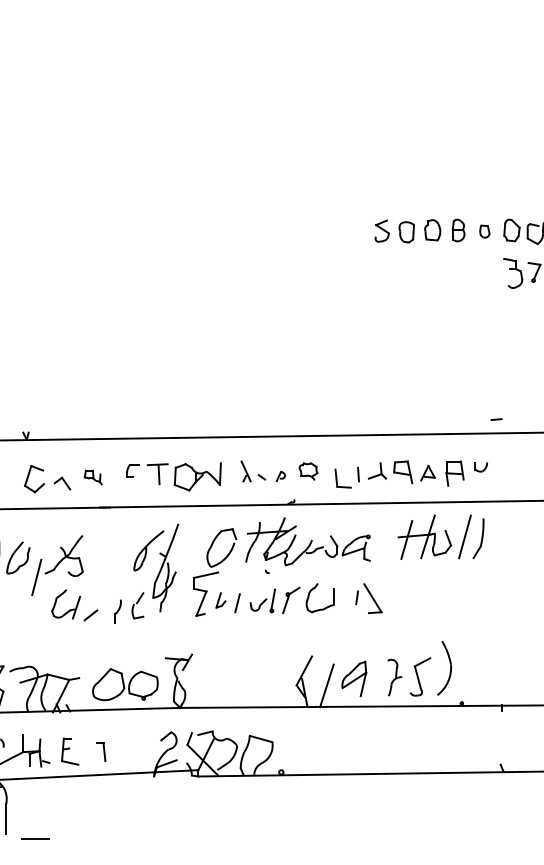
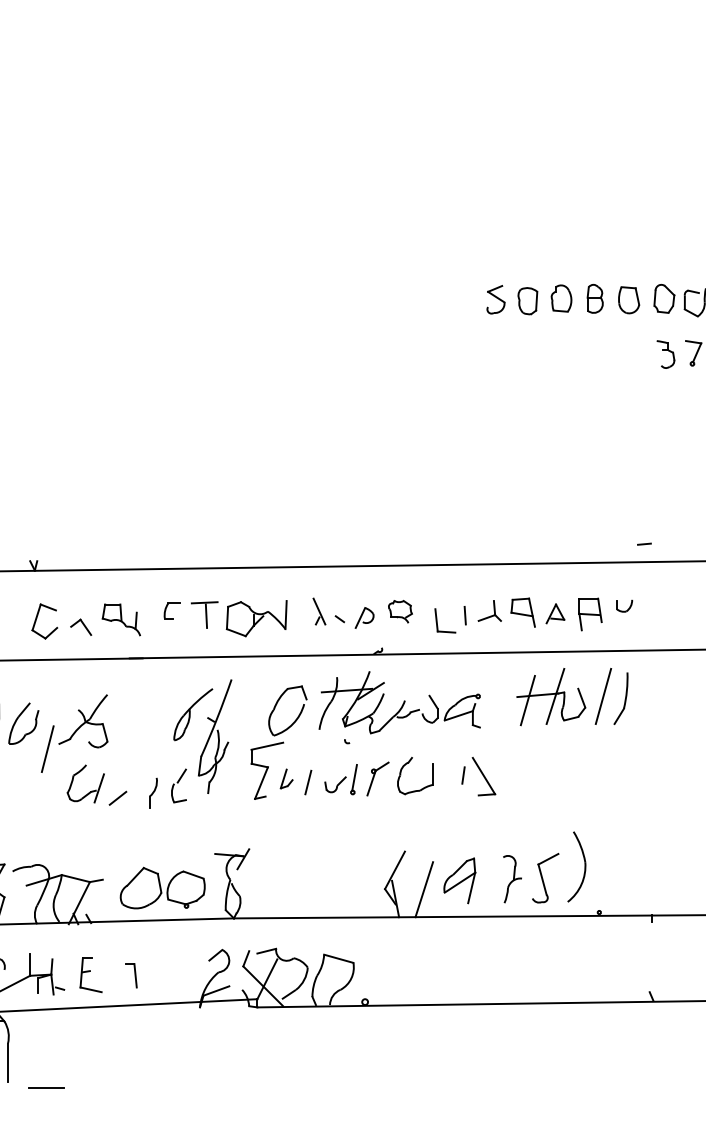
part: (485, 231) -> (629, 300), size x1.67
part: (512, 273) -> (665, 354), size x0.71
part: (280, 476) -> (364, 617), size x1.67
part: (92, 477) -> (120, 619), size x1.67

